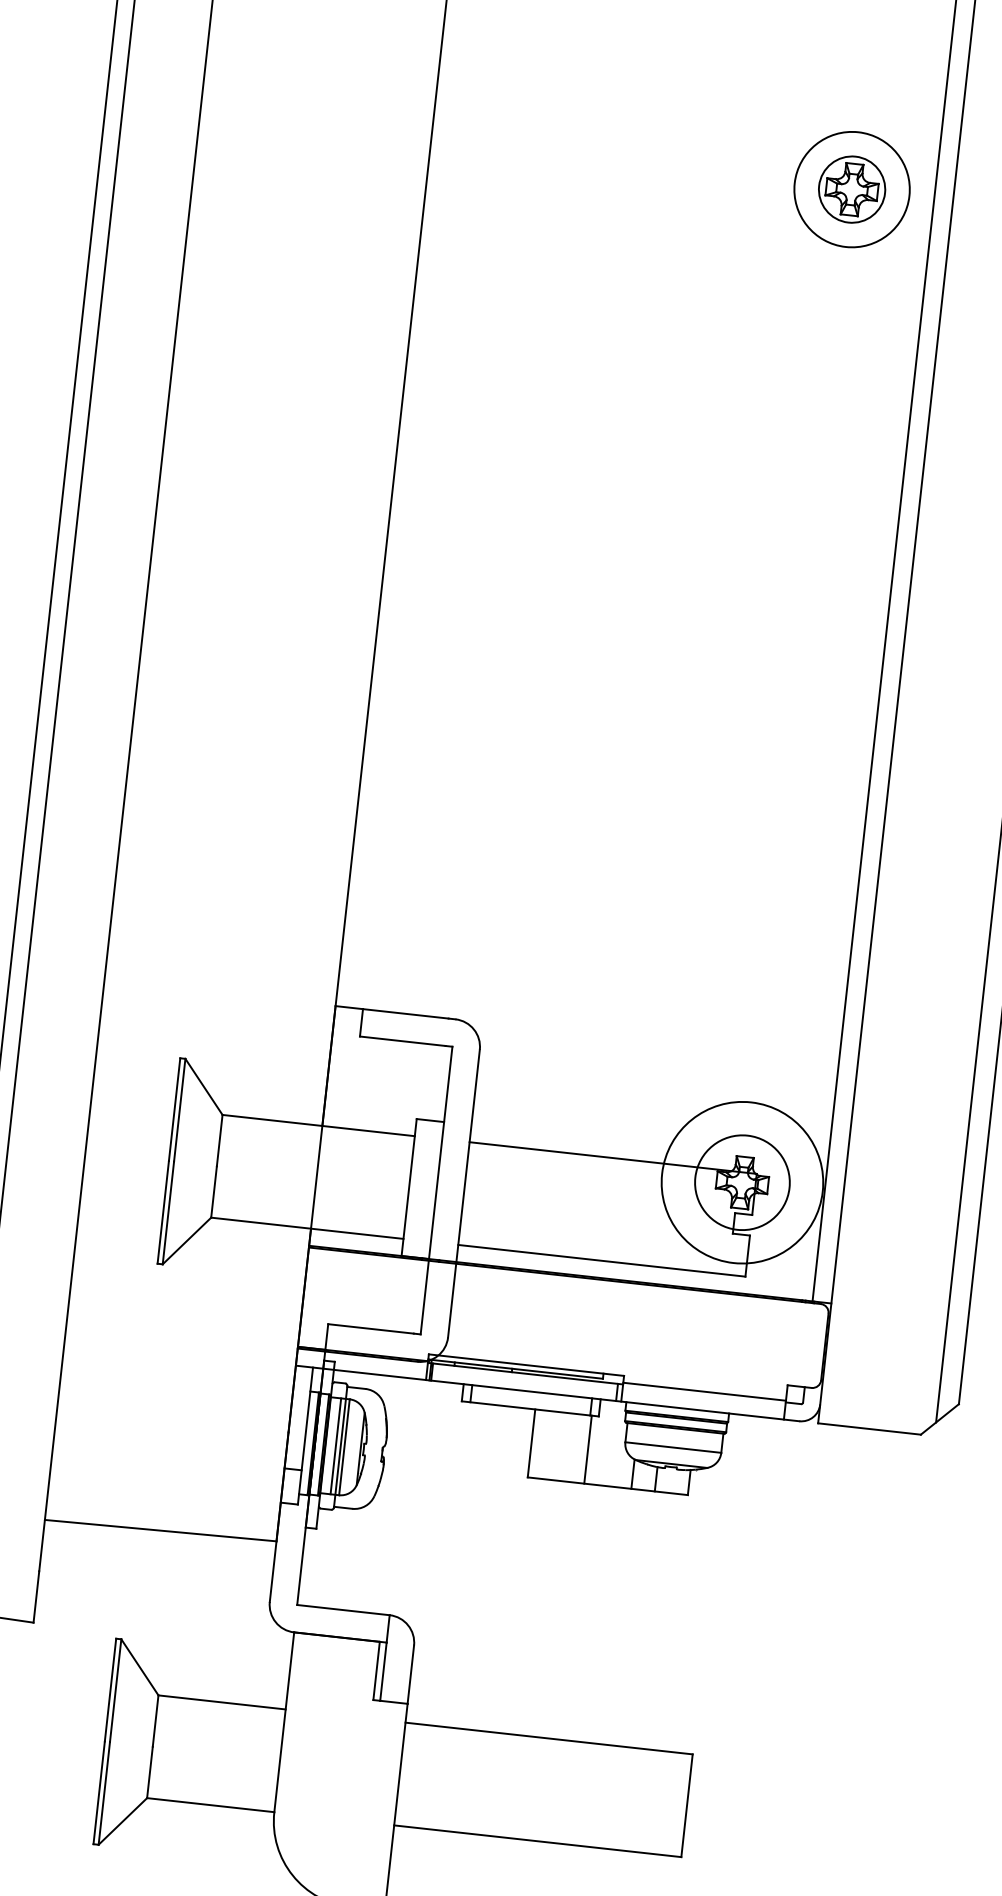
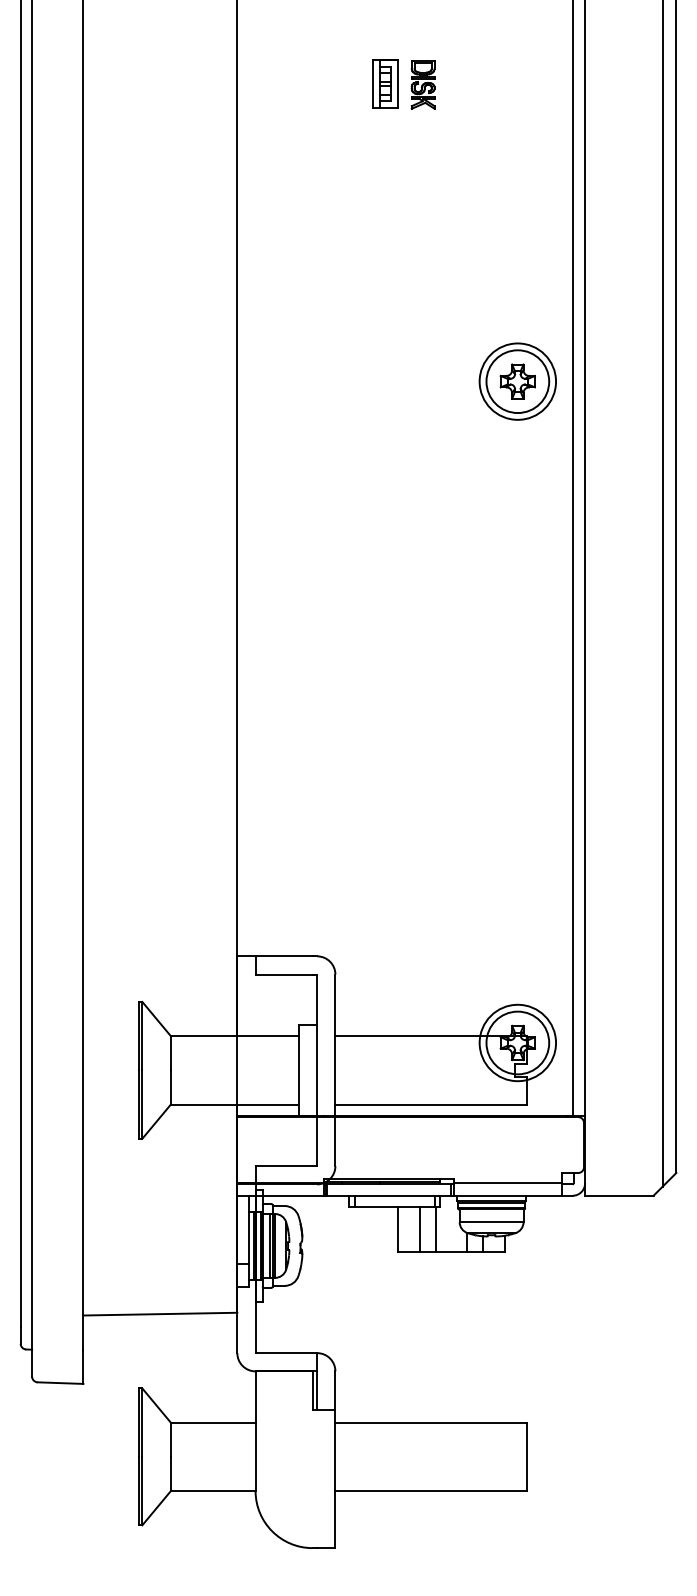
circle: (851, 189) -> (517, 381), size x1.43
circle: (742, 1181) -> (517, 1042), size x0.71
line: (565, 1446) -> (420, 1229), added

